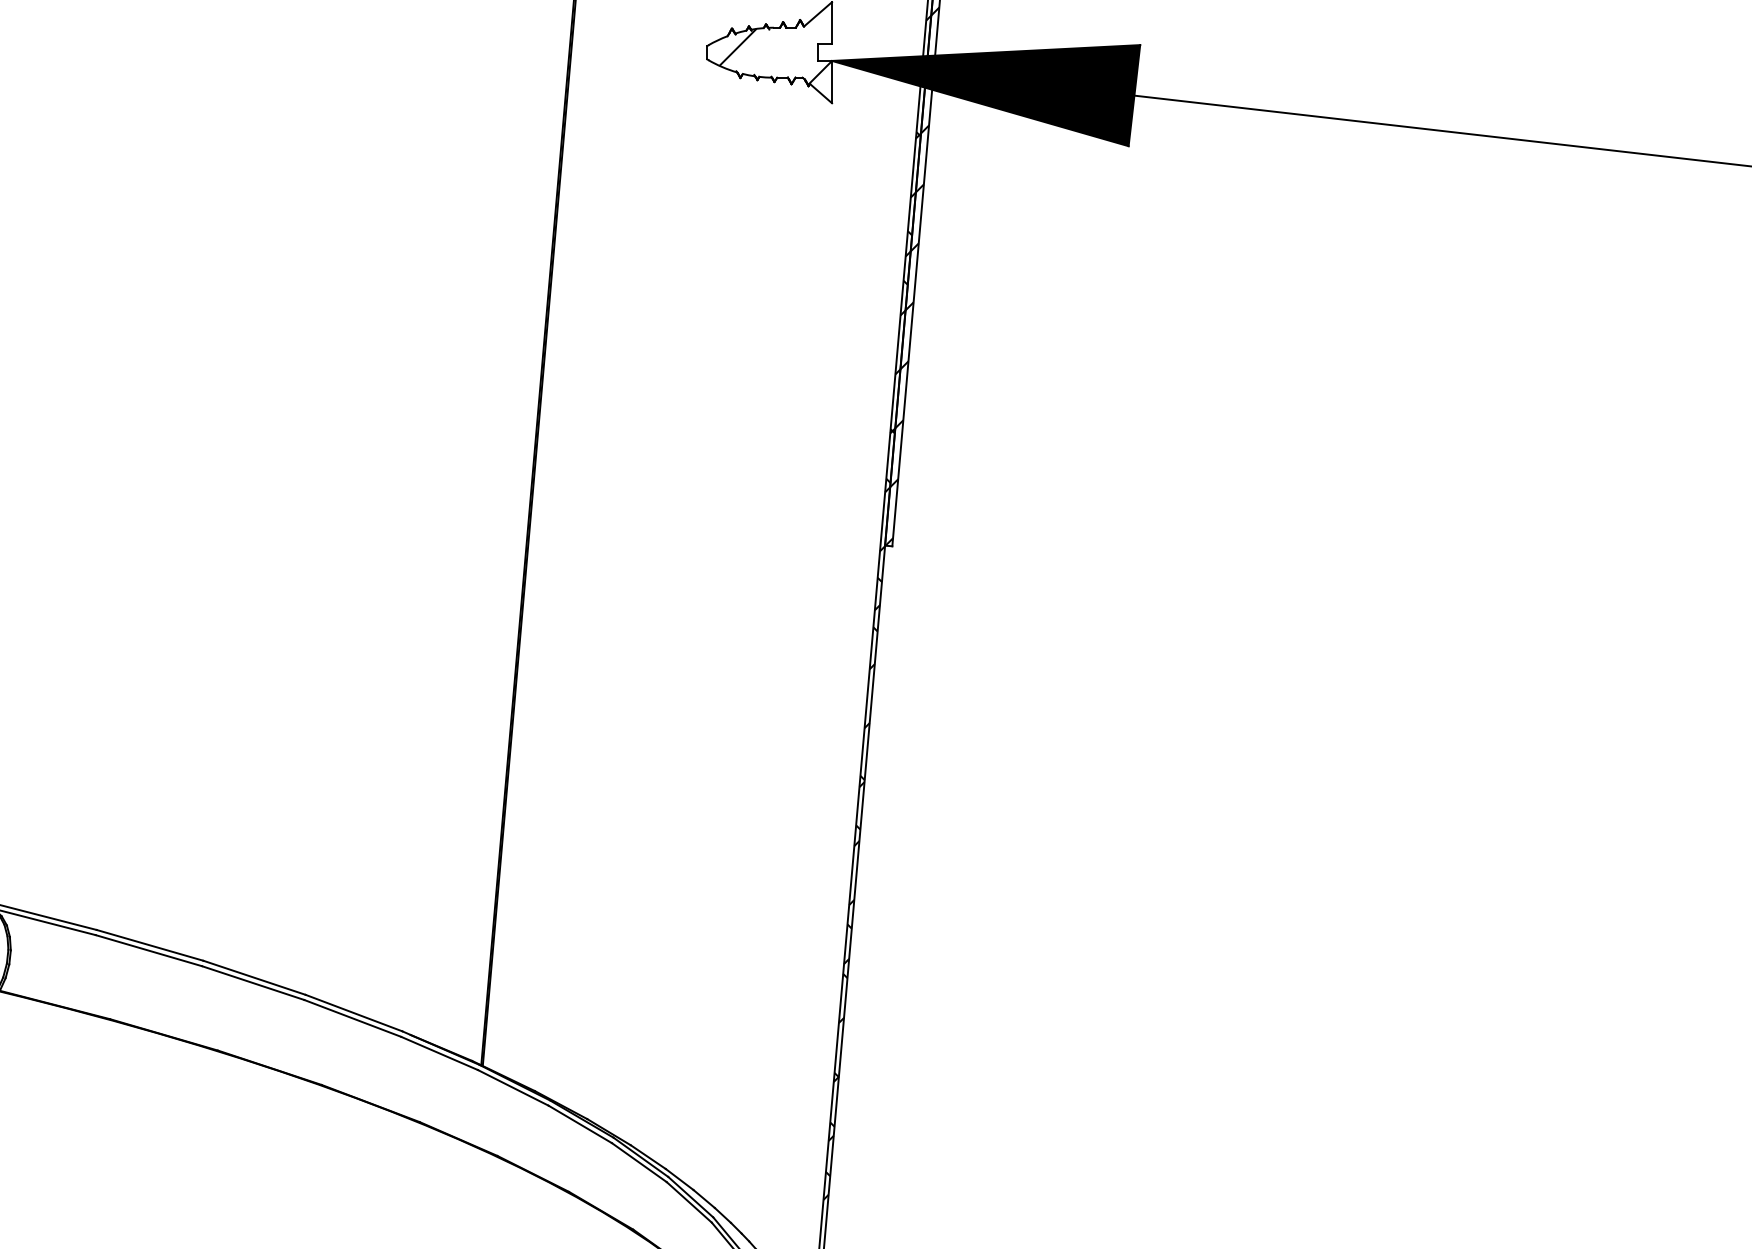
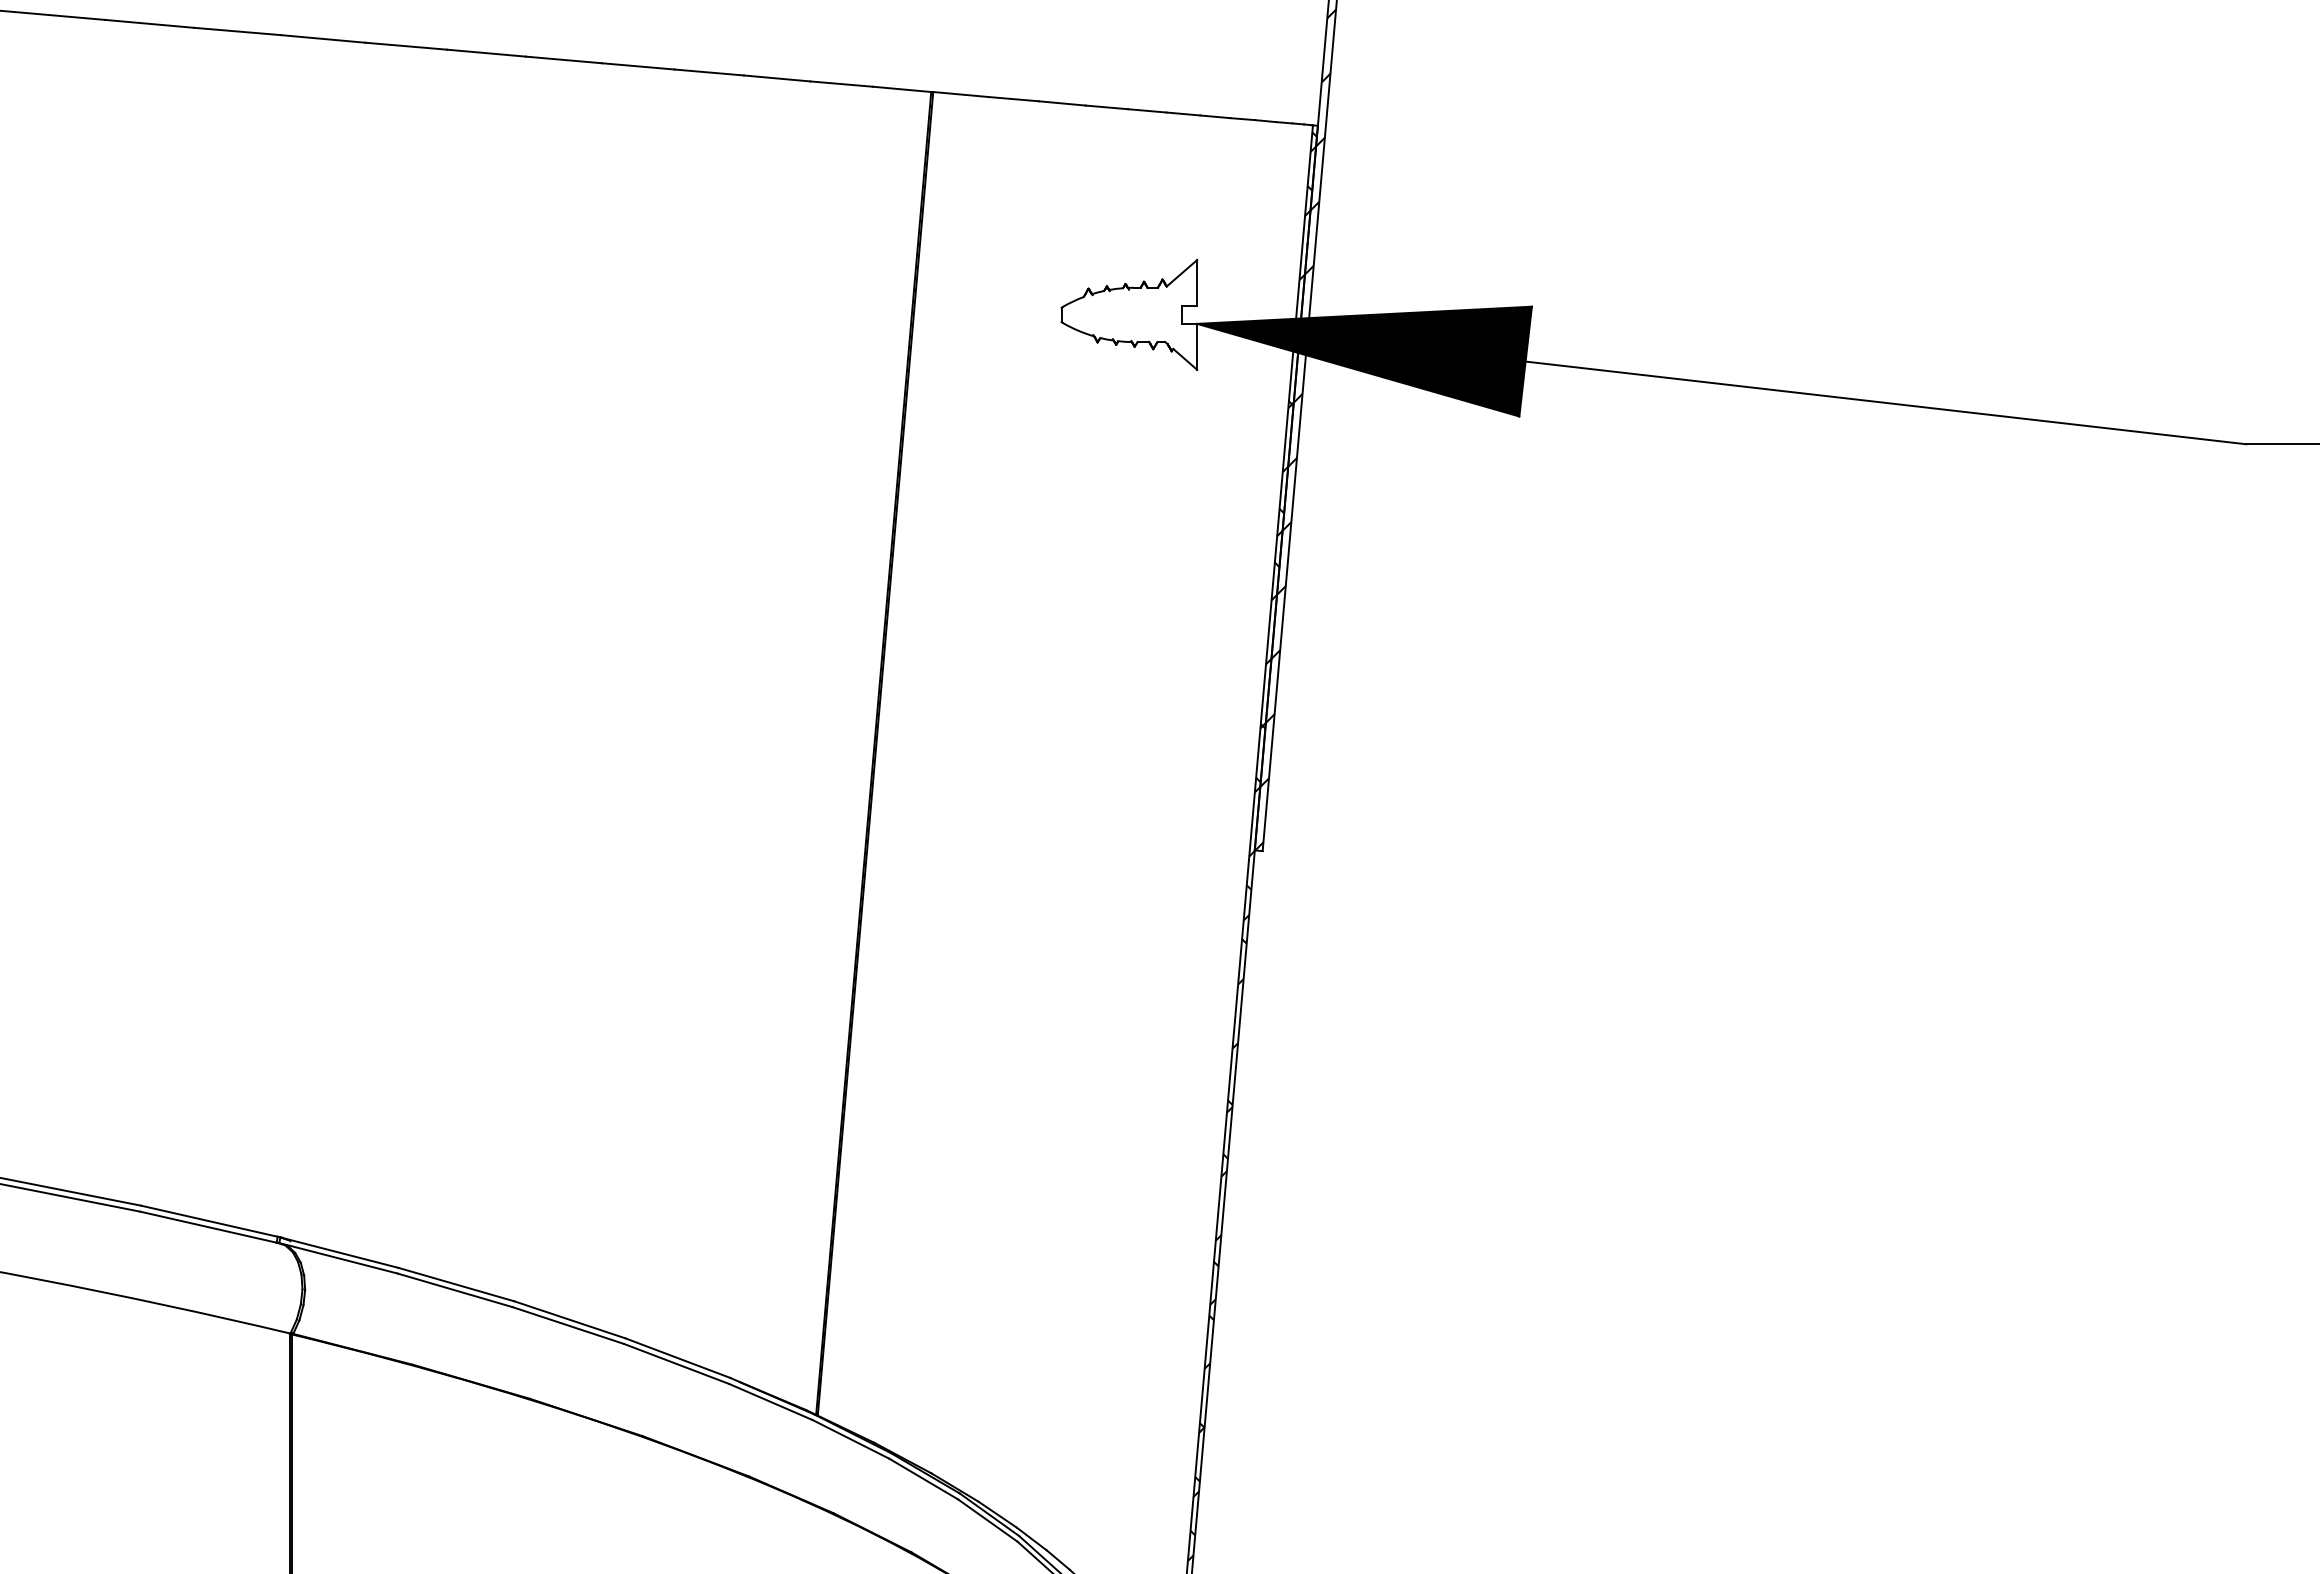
hatch: (775, 56) -> (1135, 319), removed

